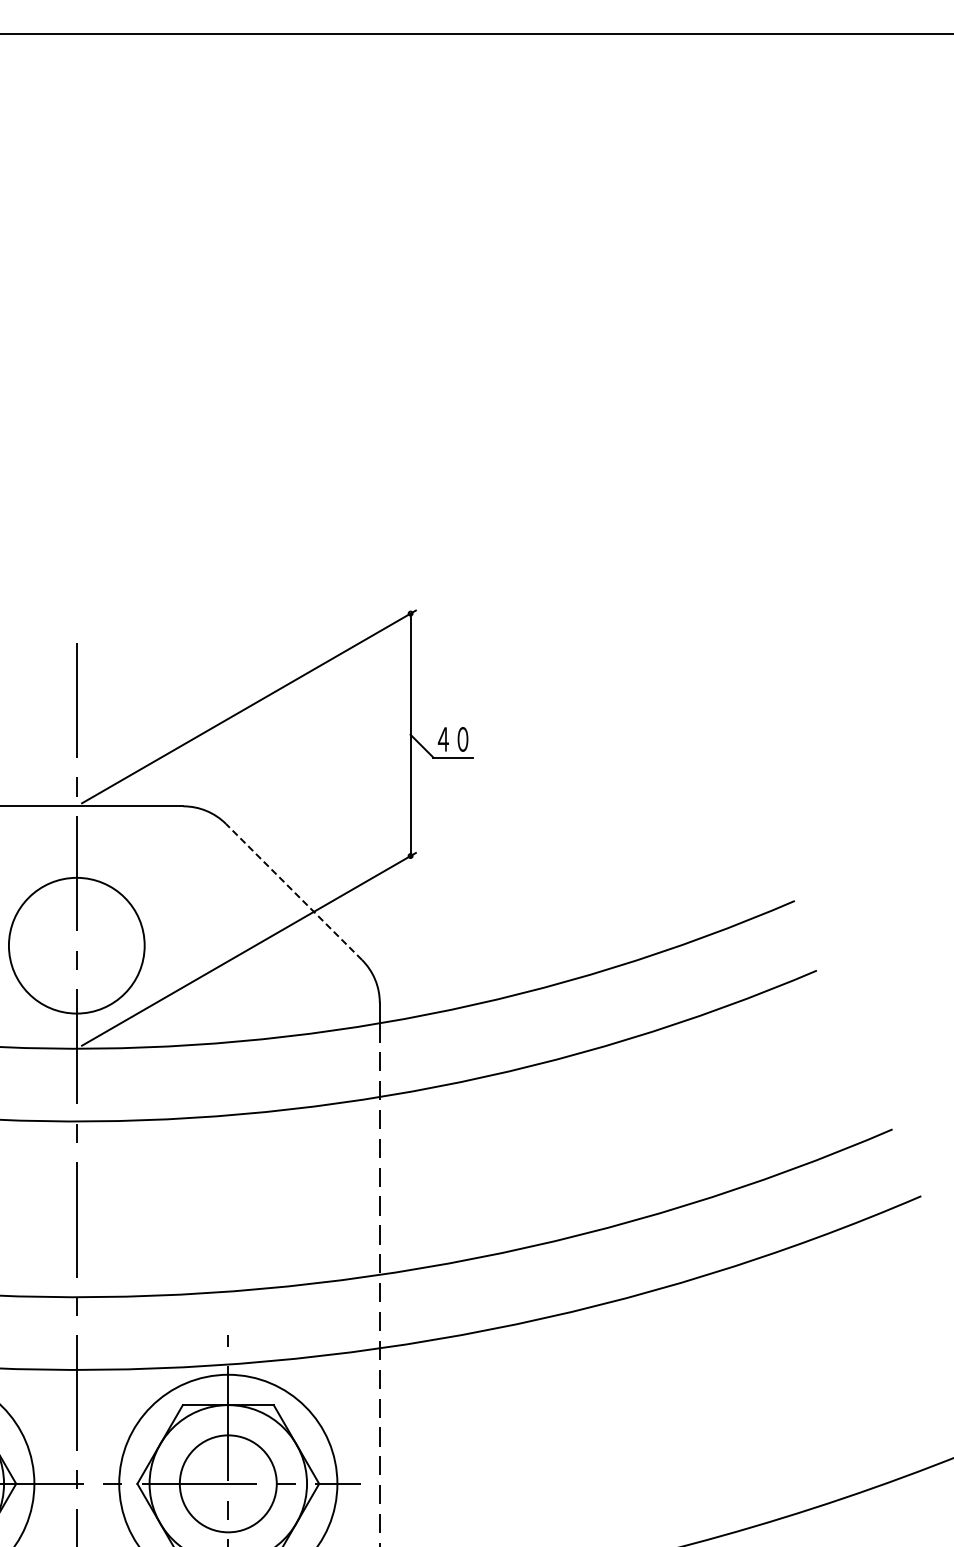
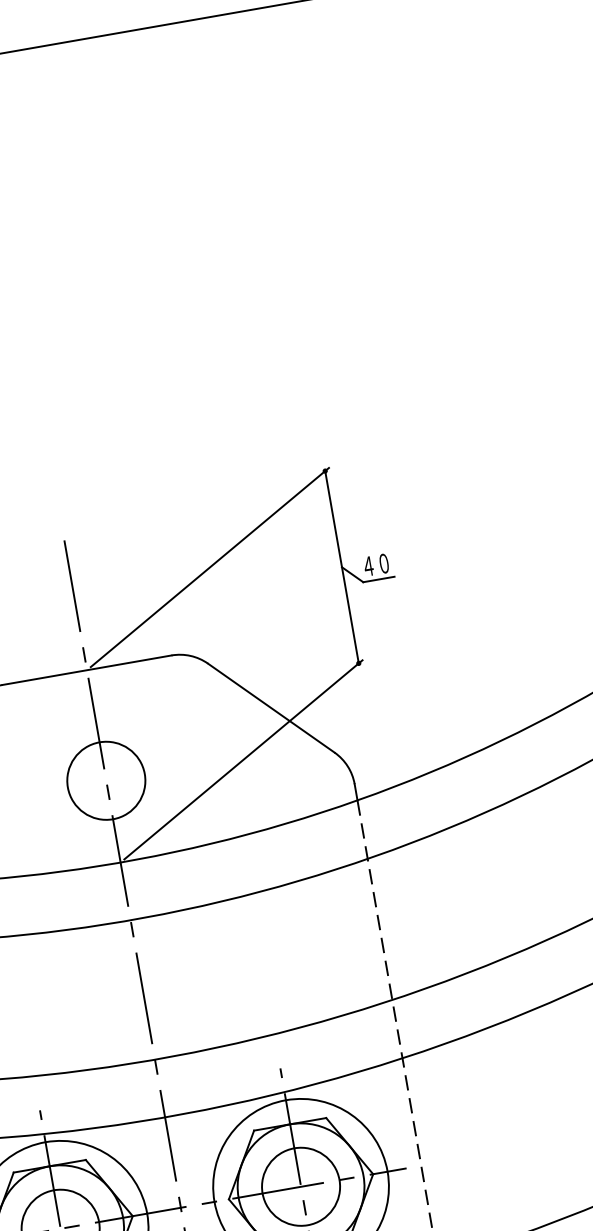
line: (293, 891) -> (270, 707), dashed -> solid
circle: (76, 945) -> (106, 780), size x0.71

